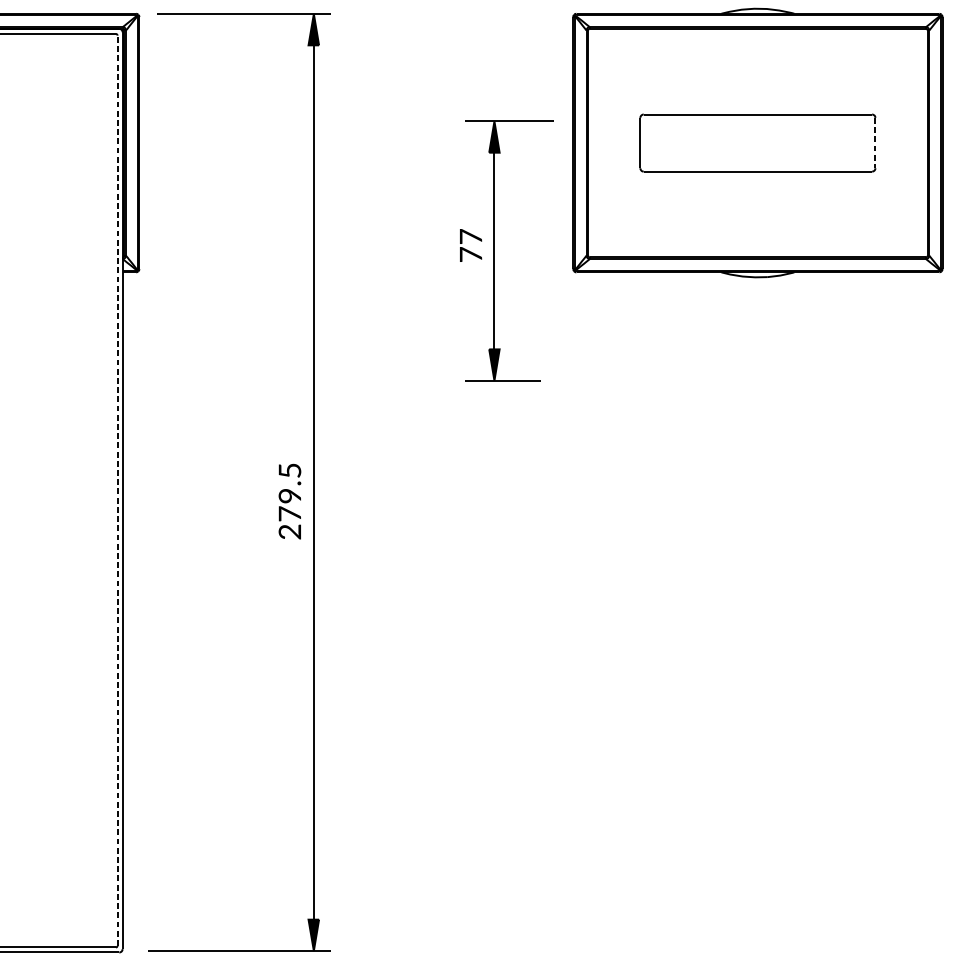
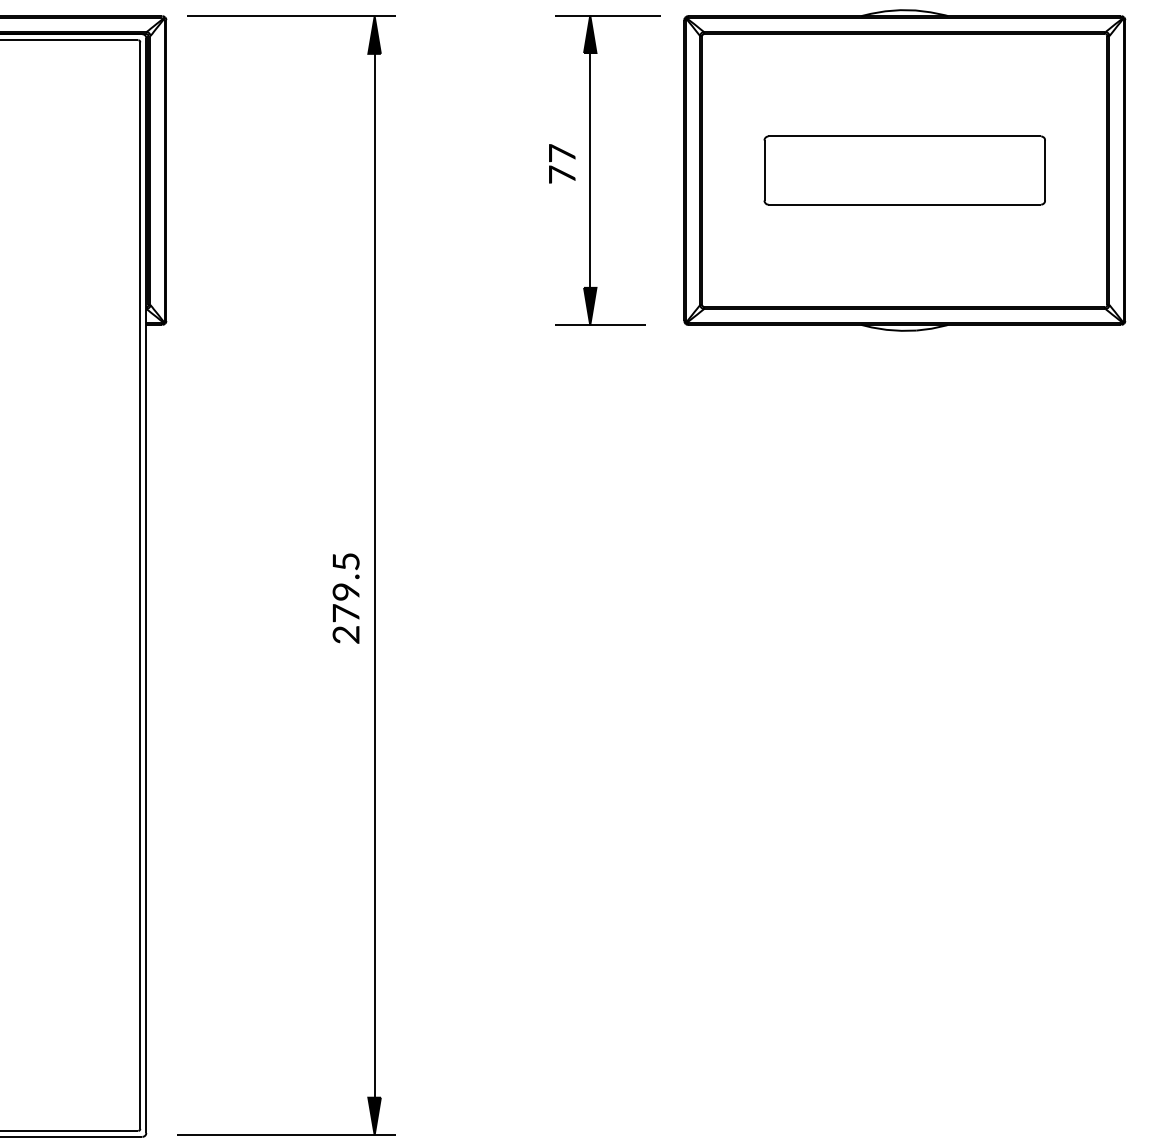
line: (875, 143) -> (1045, 171), dashed -> solid
part: (494, 251) -> (590, 170), moved
line: (117, 490) -> (140, 585), dashed -> solid

